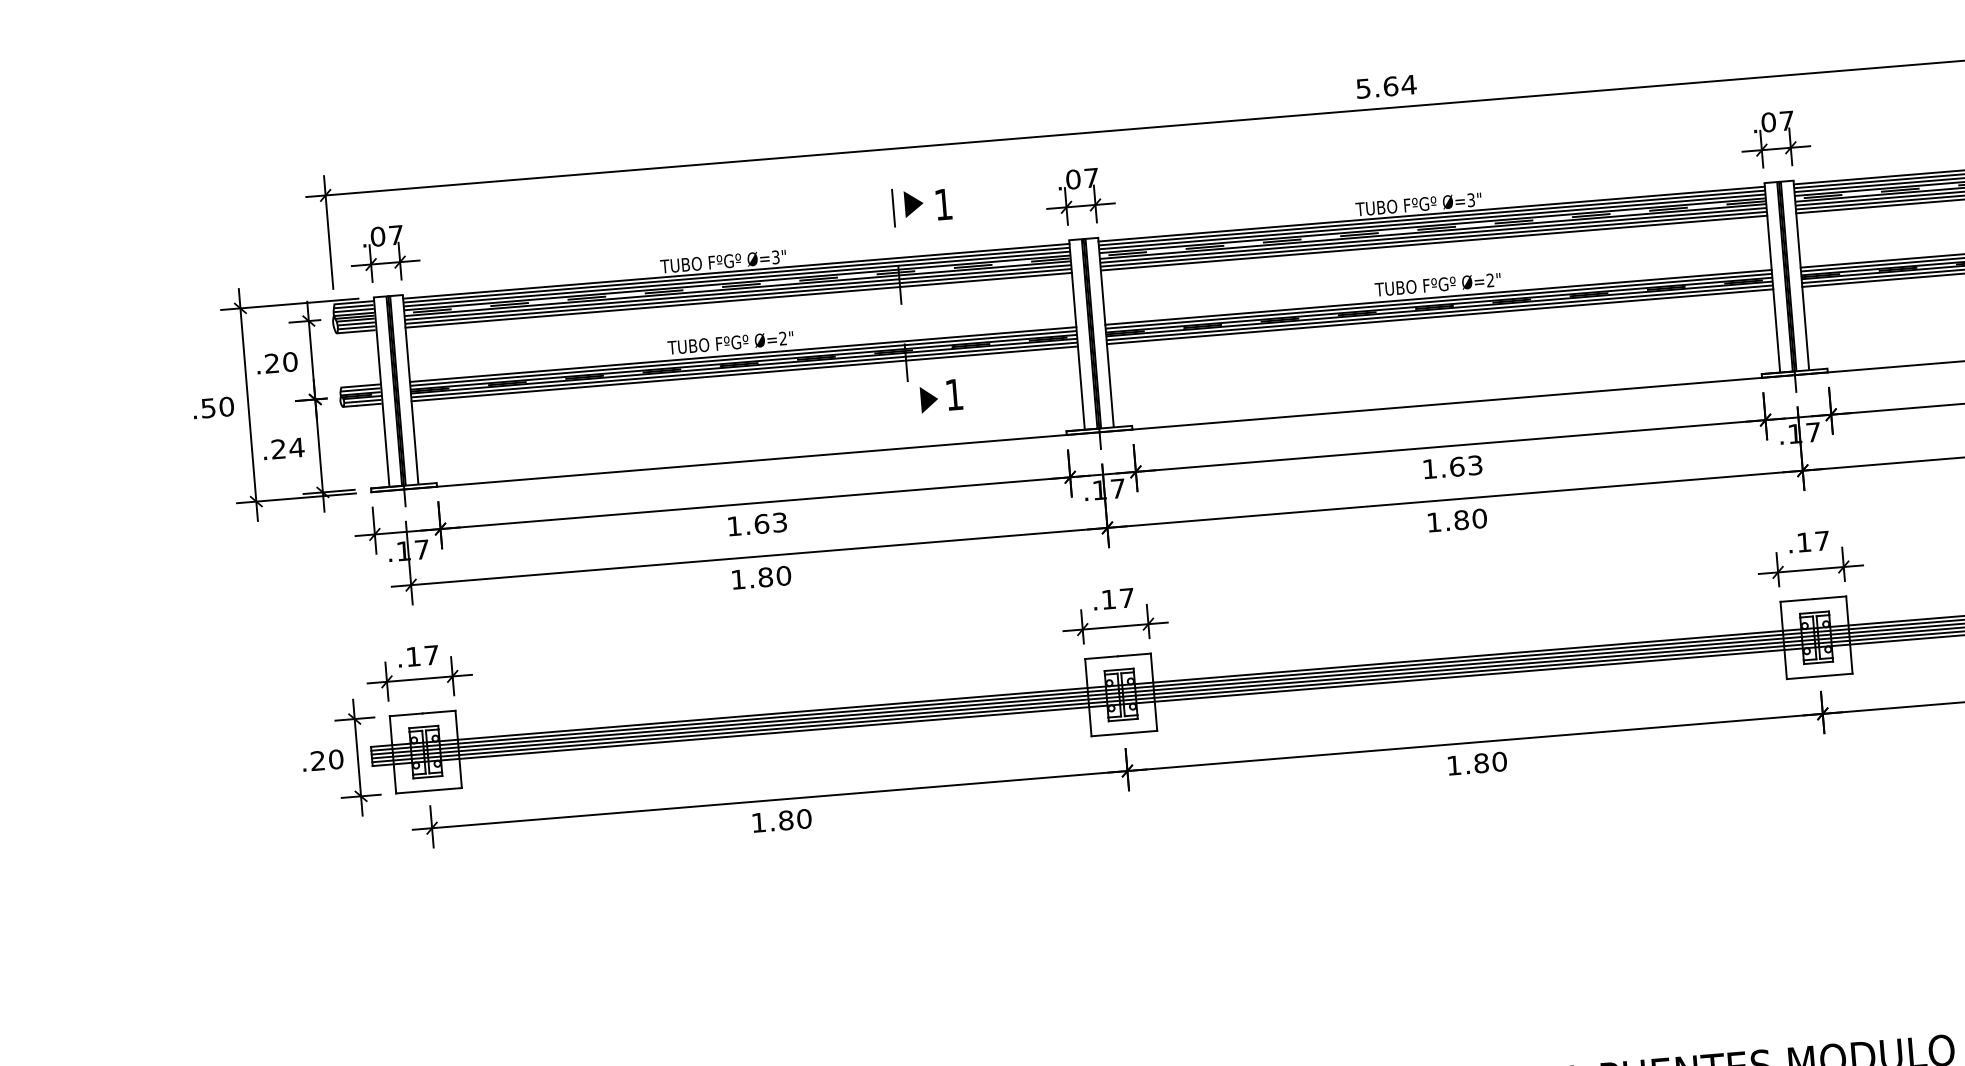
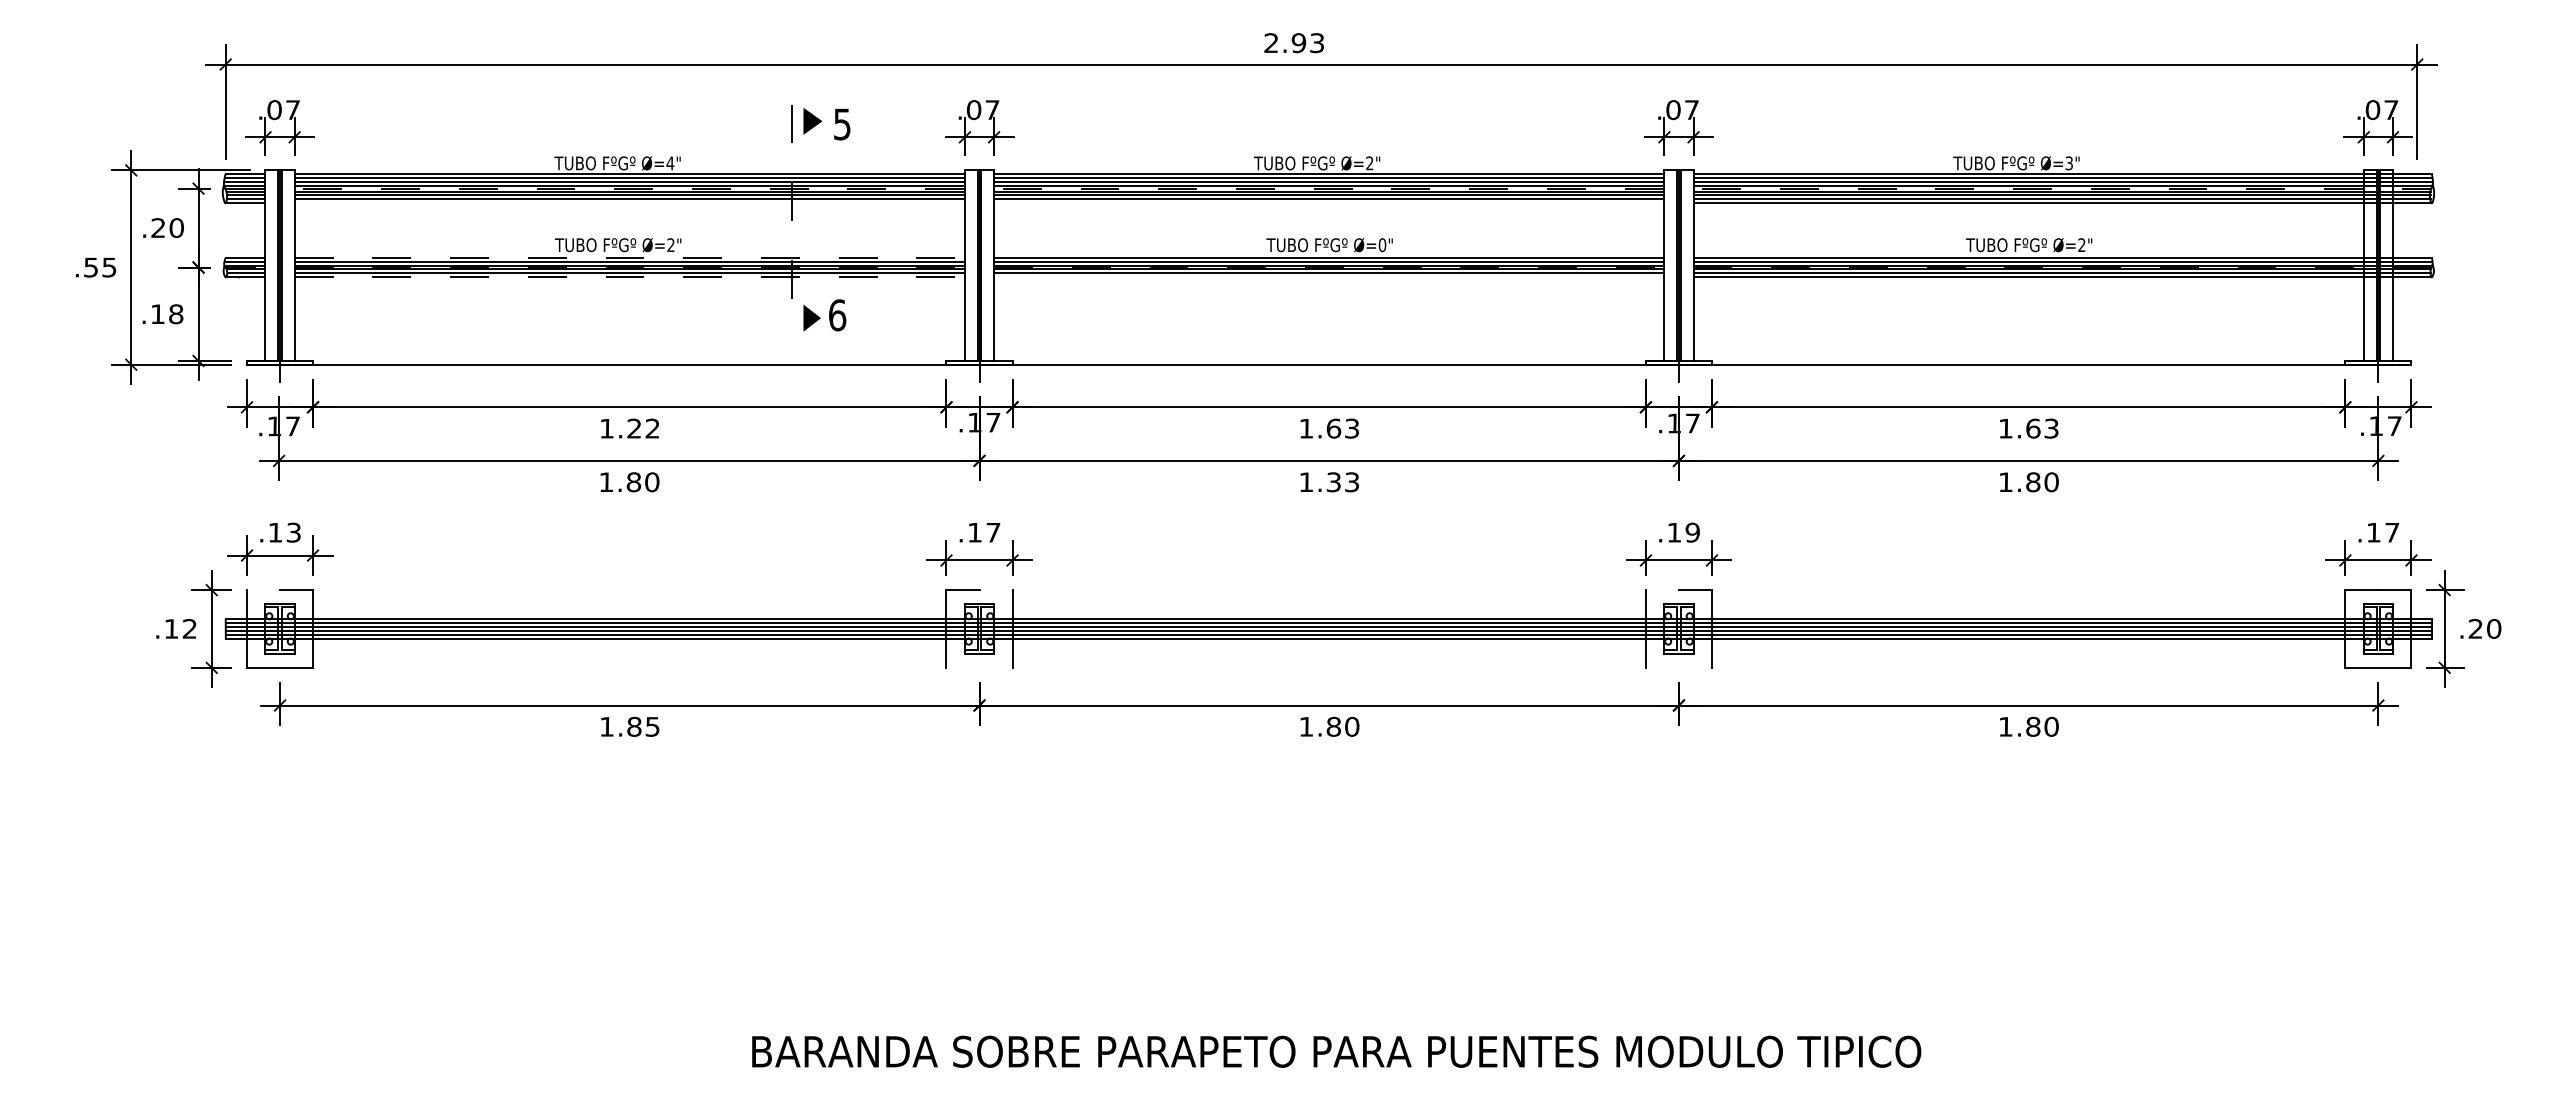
text: (1386, 87) -> (1294, 43), 5.64 -> 2.93
text: (1470, 200) -> (1369, 163), Ø=3" -> Ø=2"
text: (943, 204) -> (842, 124), 1 -> 5
line: (1434, 243) -> (1329, 203), removed
text: (775, 257) -> (670, 163), Ø=3" -> Ø=4"
text: (1490, 280) -> (1382, 245), Ø=2" -> Ø=0"
line: (738, 300) -> (629, 203), removed
line: (1440, 316) -> (1329, 277), removed
line: (743, 354) -> (630, 257), solid -> dashed
line: (745, 374) -> (630, 277), solid -> dashed
text: (954, 394) -> (837, 315), 1 -> 6
text: (226, 406) -> (109, 267), .50 -> .55
text: (287, 448) -> (166, 314), .24 -> .18
text: (1470, 519) -> (1342, 482), 1.80 -> 1.33
text: (770, 523) -> (643, 428), 1.63 -> 1.22
text: (1822, 540) -> (1692, 532), .17 -> .19
line: (1796, 600) -> (1661, 590), removed
text: (431, 655) -> (293, 532), .17 -> .13
line: (1133, 655) -> (995, 590), removed
line: (1819, 676) -> (1678, 667), removed
line: (406, 715) -> (263, 590), removed
line: (1124, 733) -> (979, 667), removed
text: (326, 759) -> (180, 628), .20 -> .12
text: (804, 818) -> (652, 726), 1.80 -> 1.85

